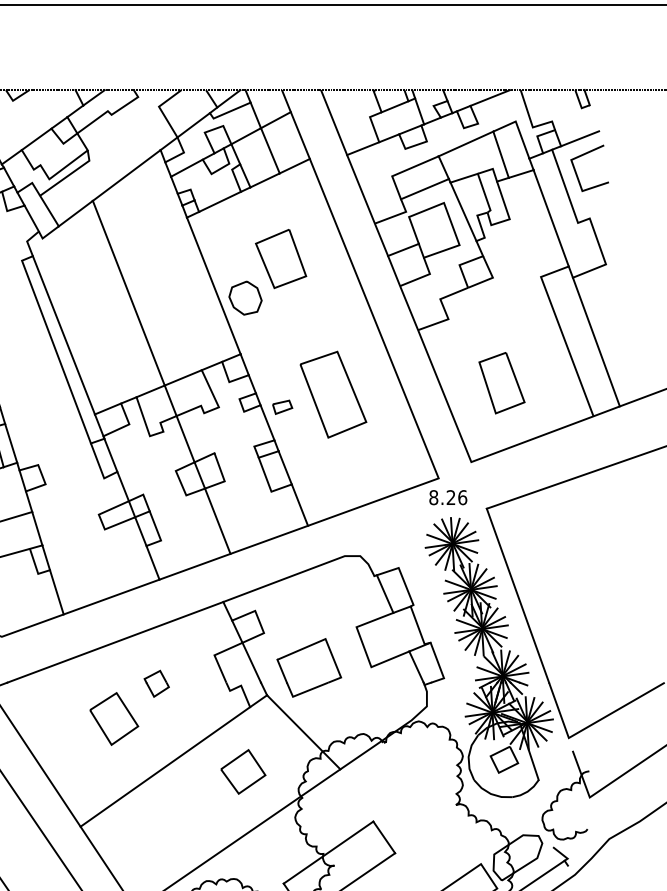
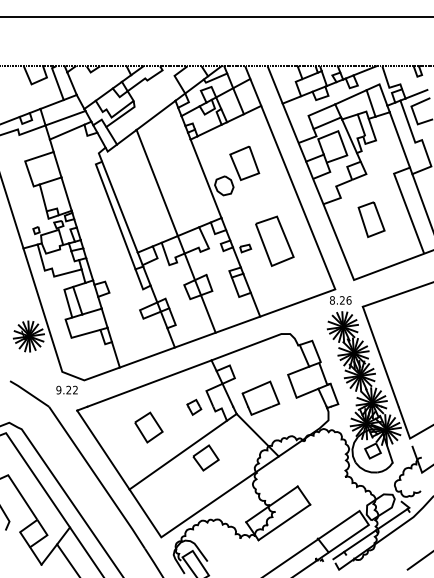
part: (501, 382) -> (371, 219), moved
part: (157, 682) -> (194, 406), moved
part: (242, 771) -> (205, 457), moved

